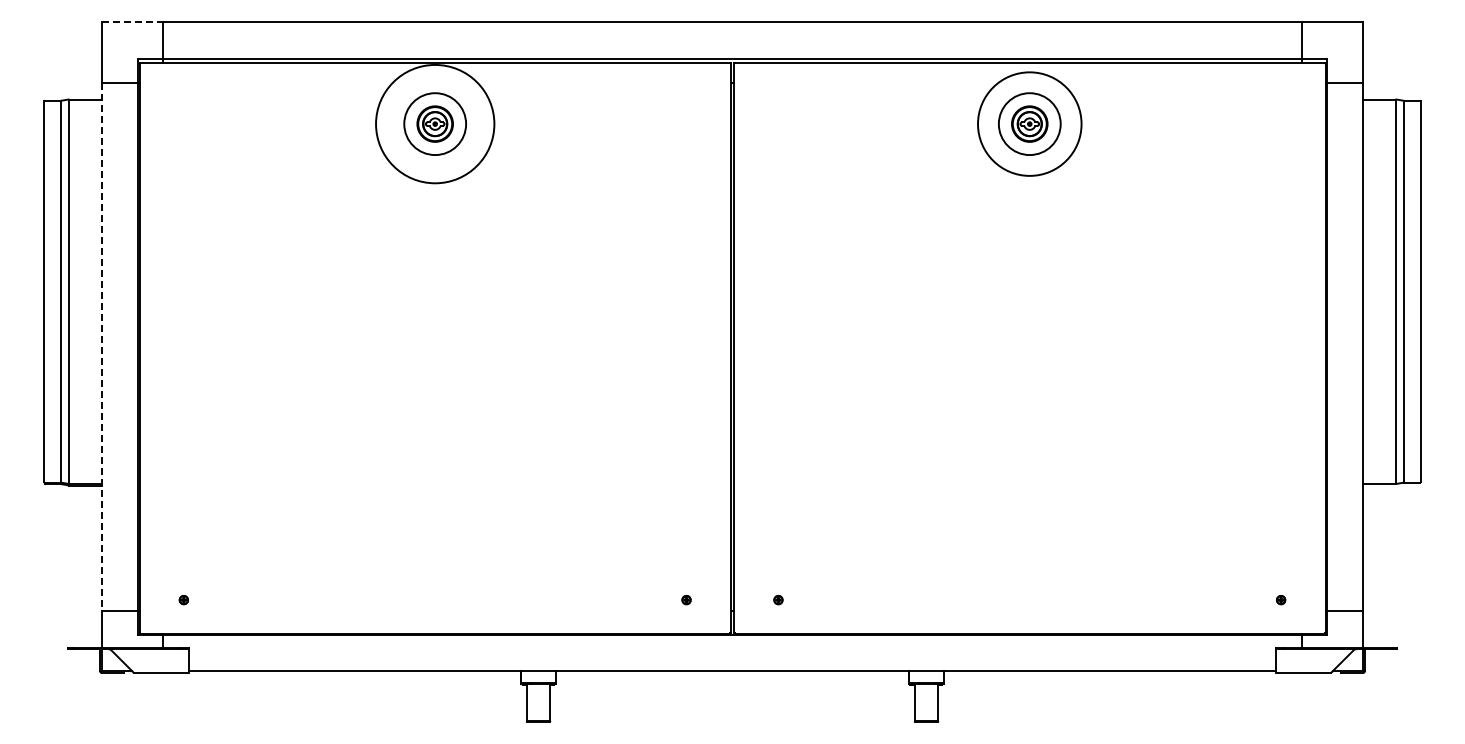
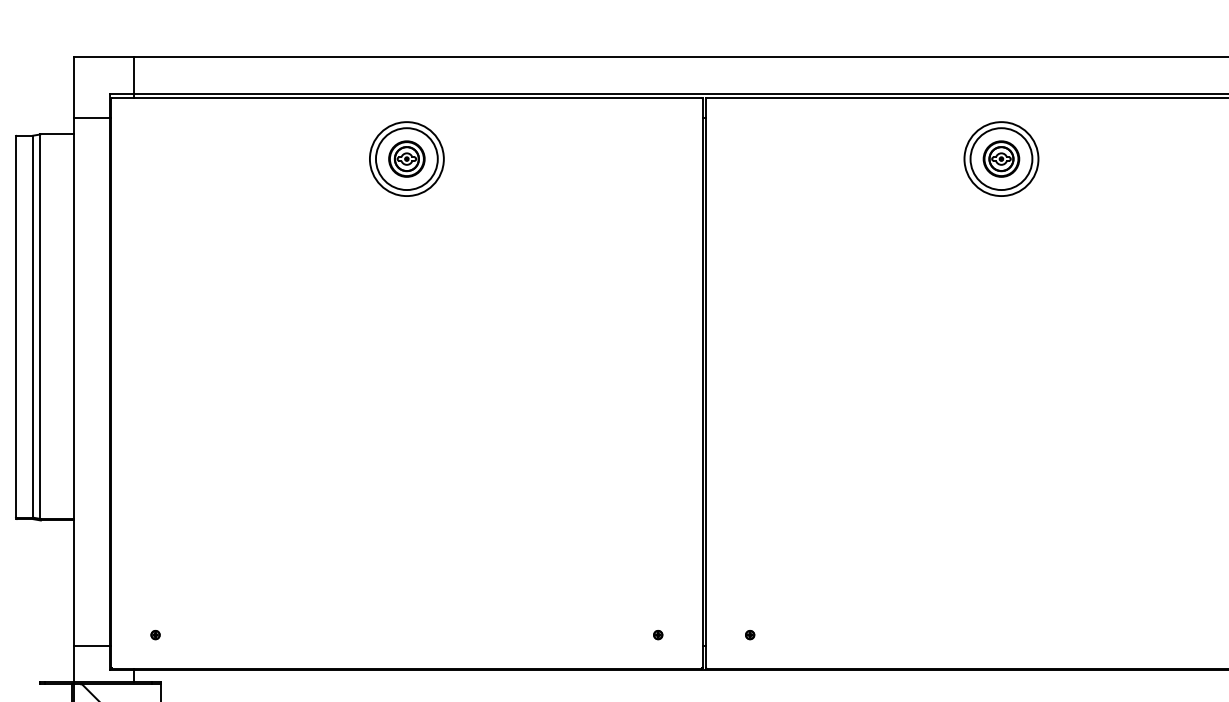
line: (132, 22) -> (104, 57), dashed -> solid
circle: (435, 124) -> (407, 159), size x0.62
circle: (1029, 124) -> (1001, 159), size x0.71
line: (101, 346) -> (73, 381), dashed -> solid

